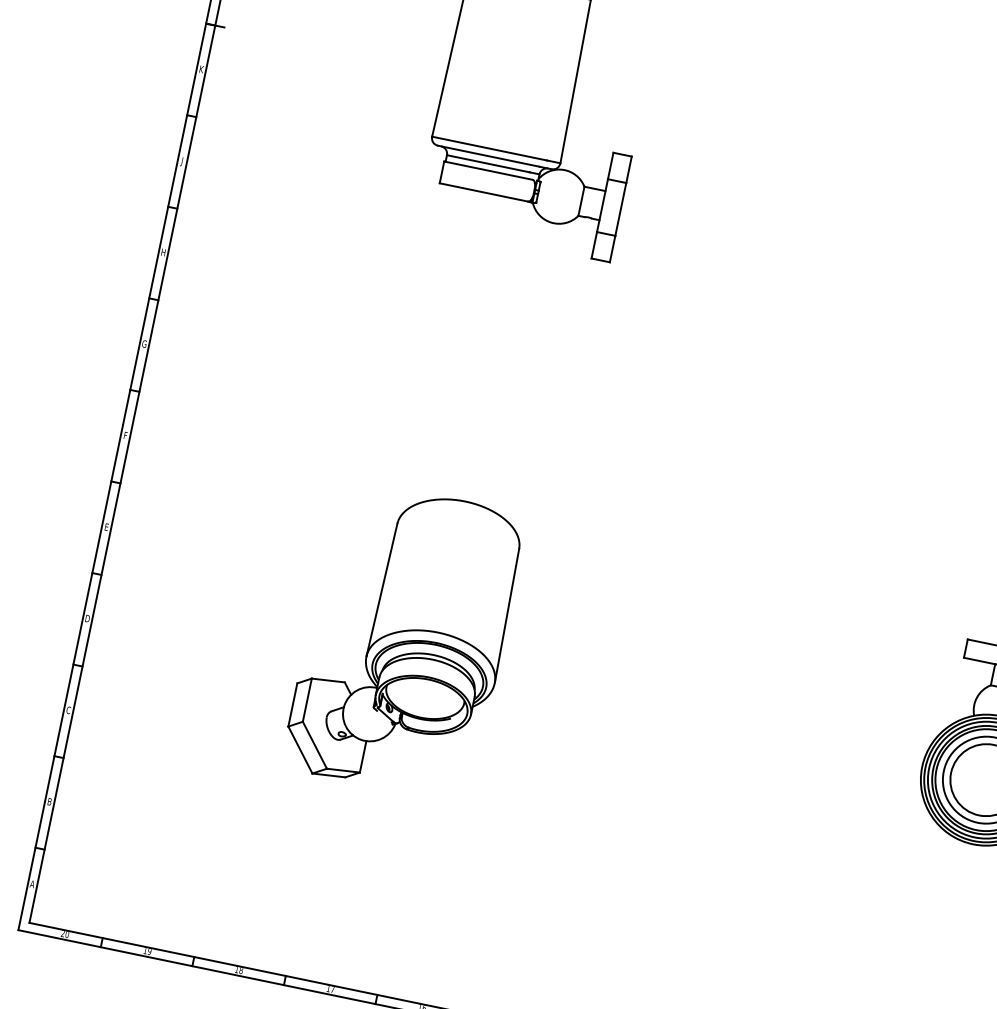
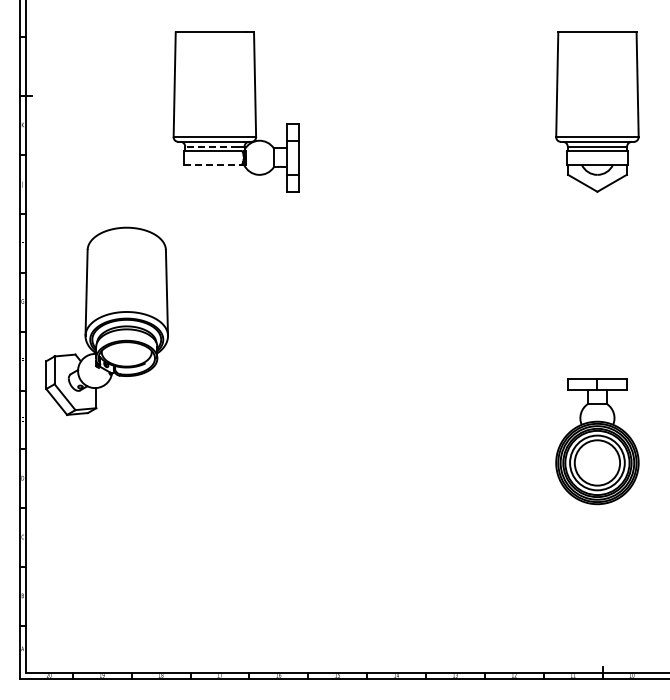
line: (487, 163) -> (211, 146), solid -> dashed
line: (485, 192) -> (213, 164), solid -> dashed
part: (404, 639) -> (106, 320), moved

